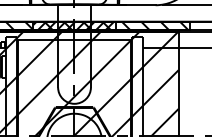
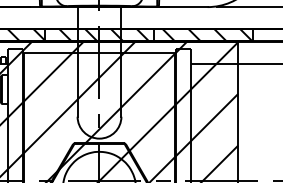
hatch: (74, 25) -> (99, 34), removed

